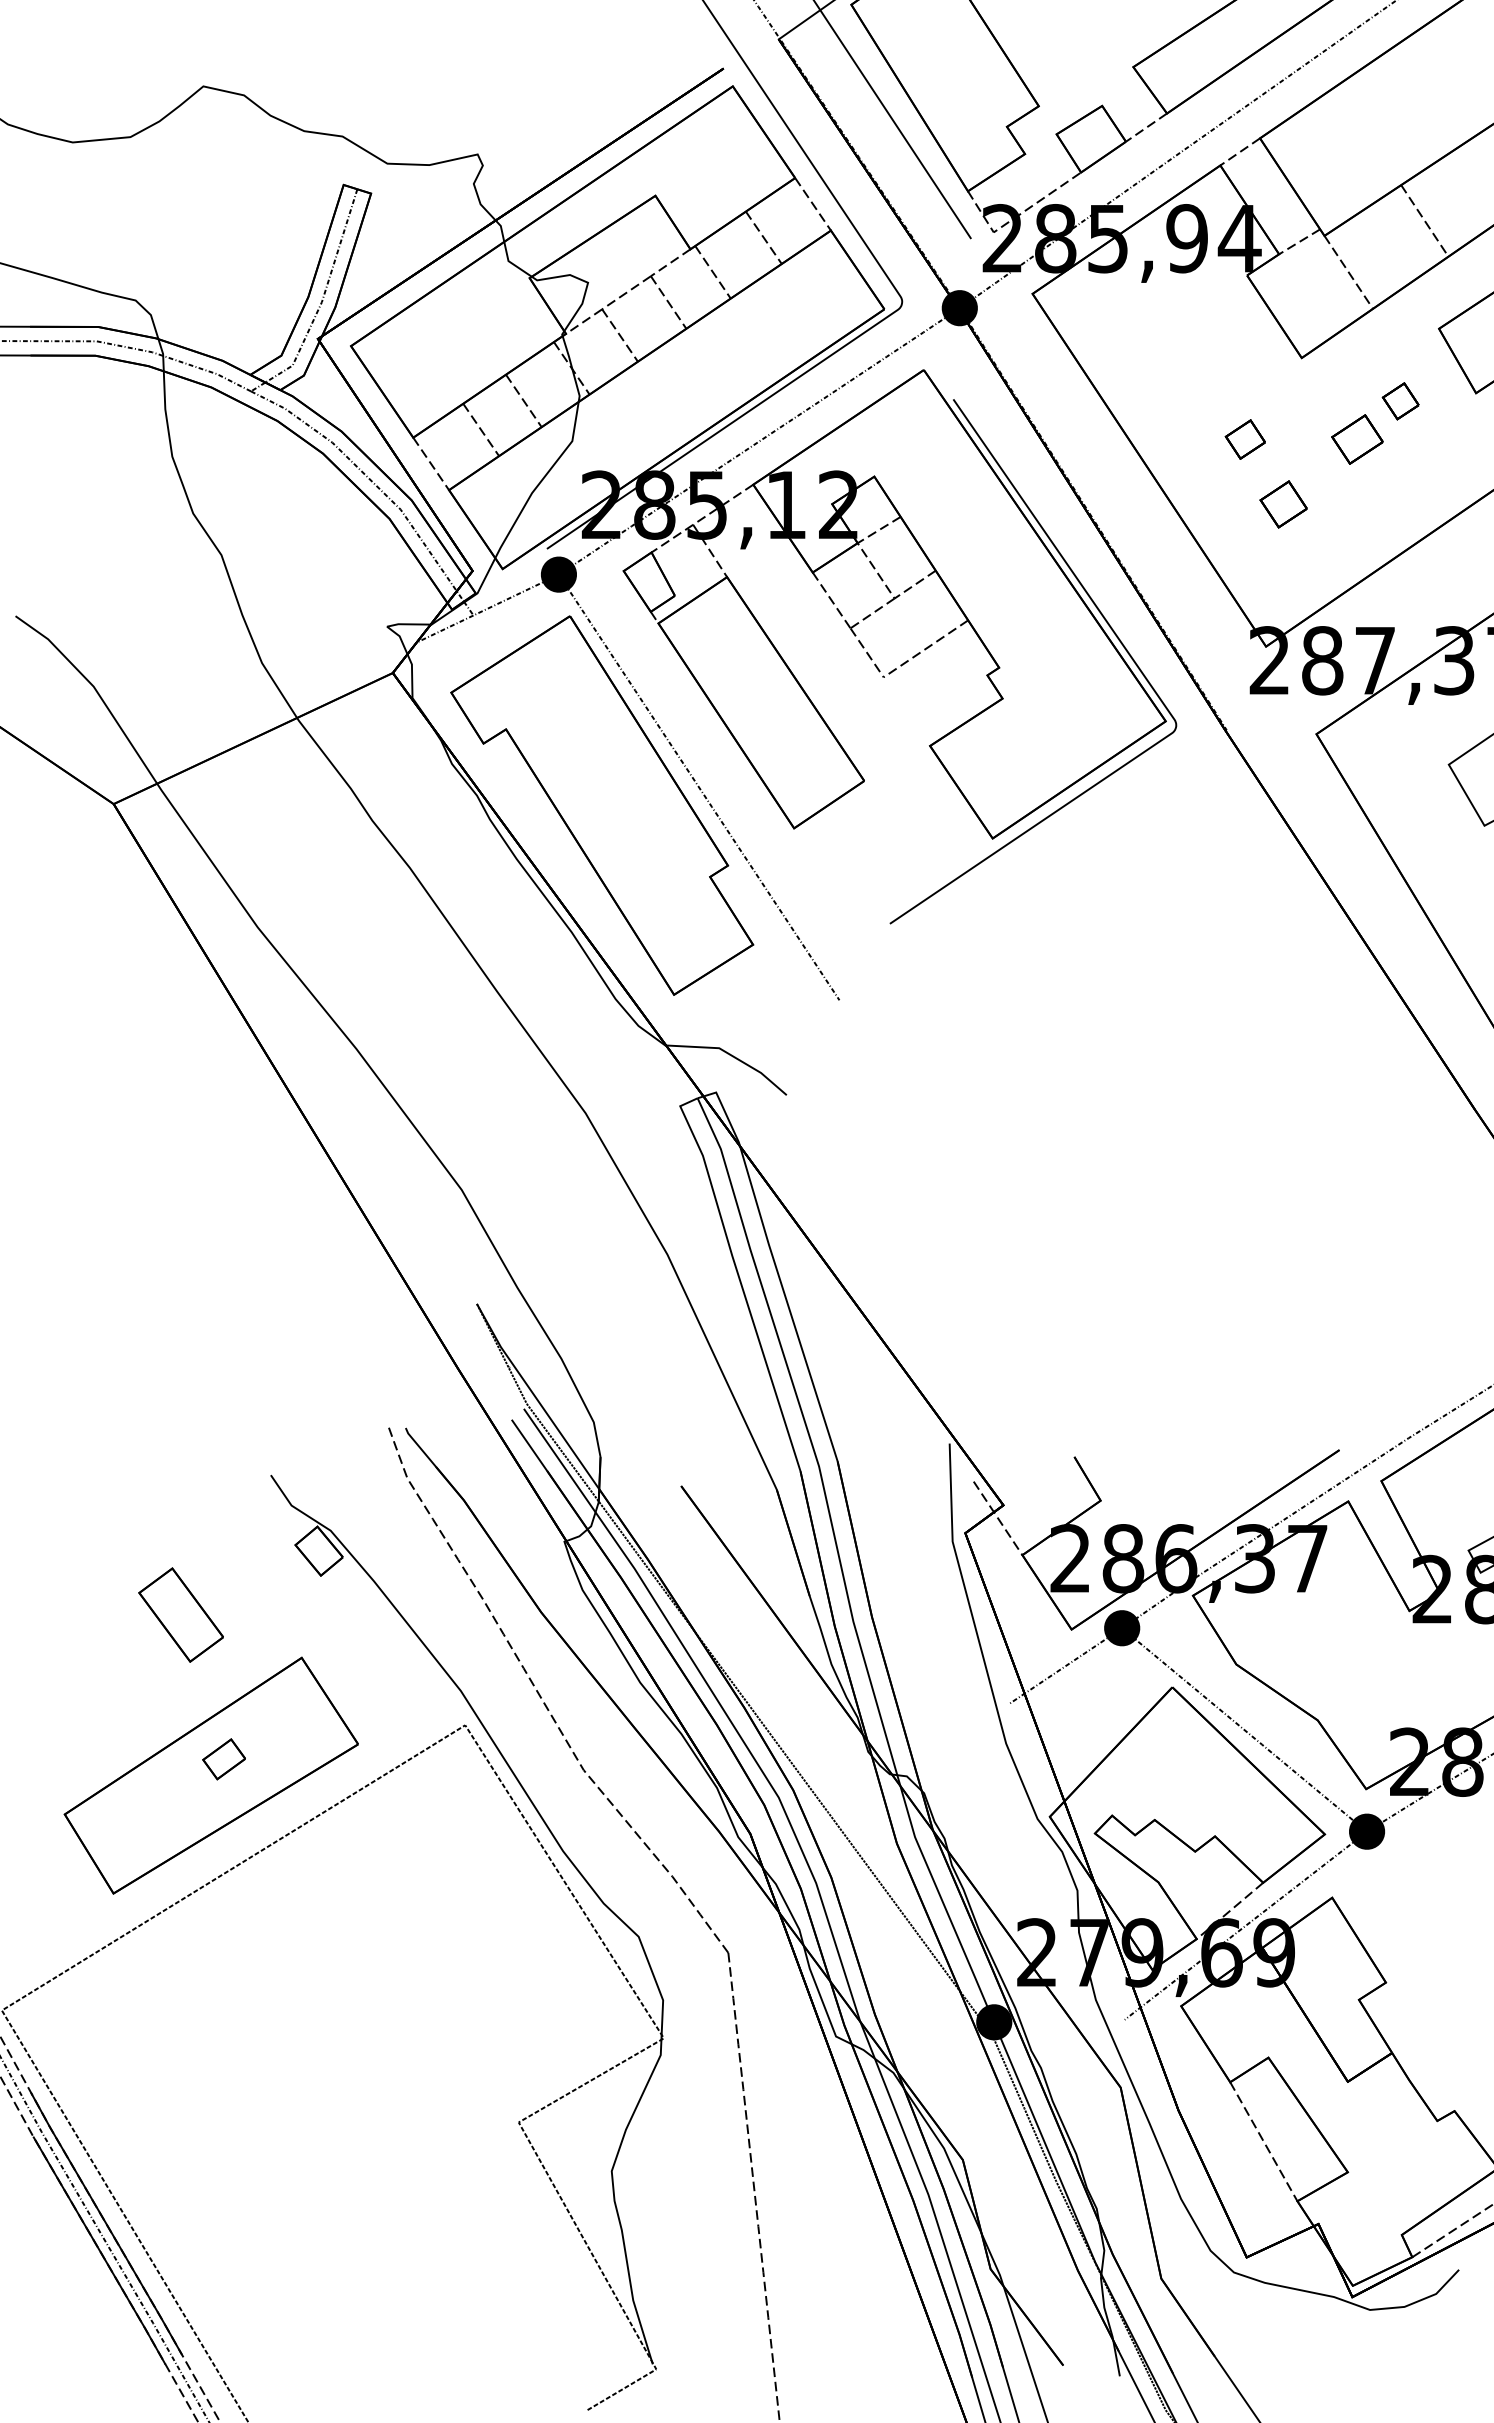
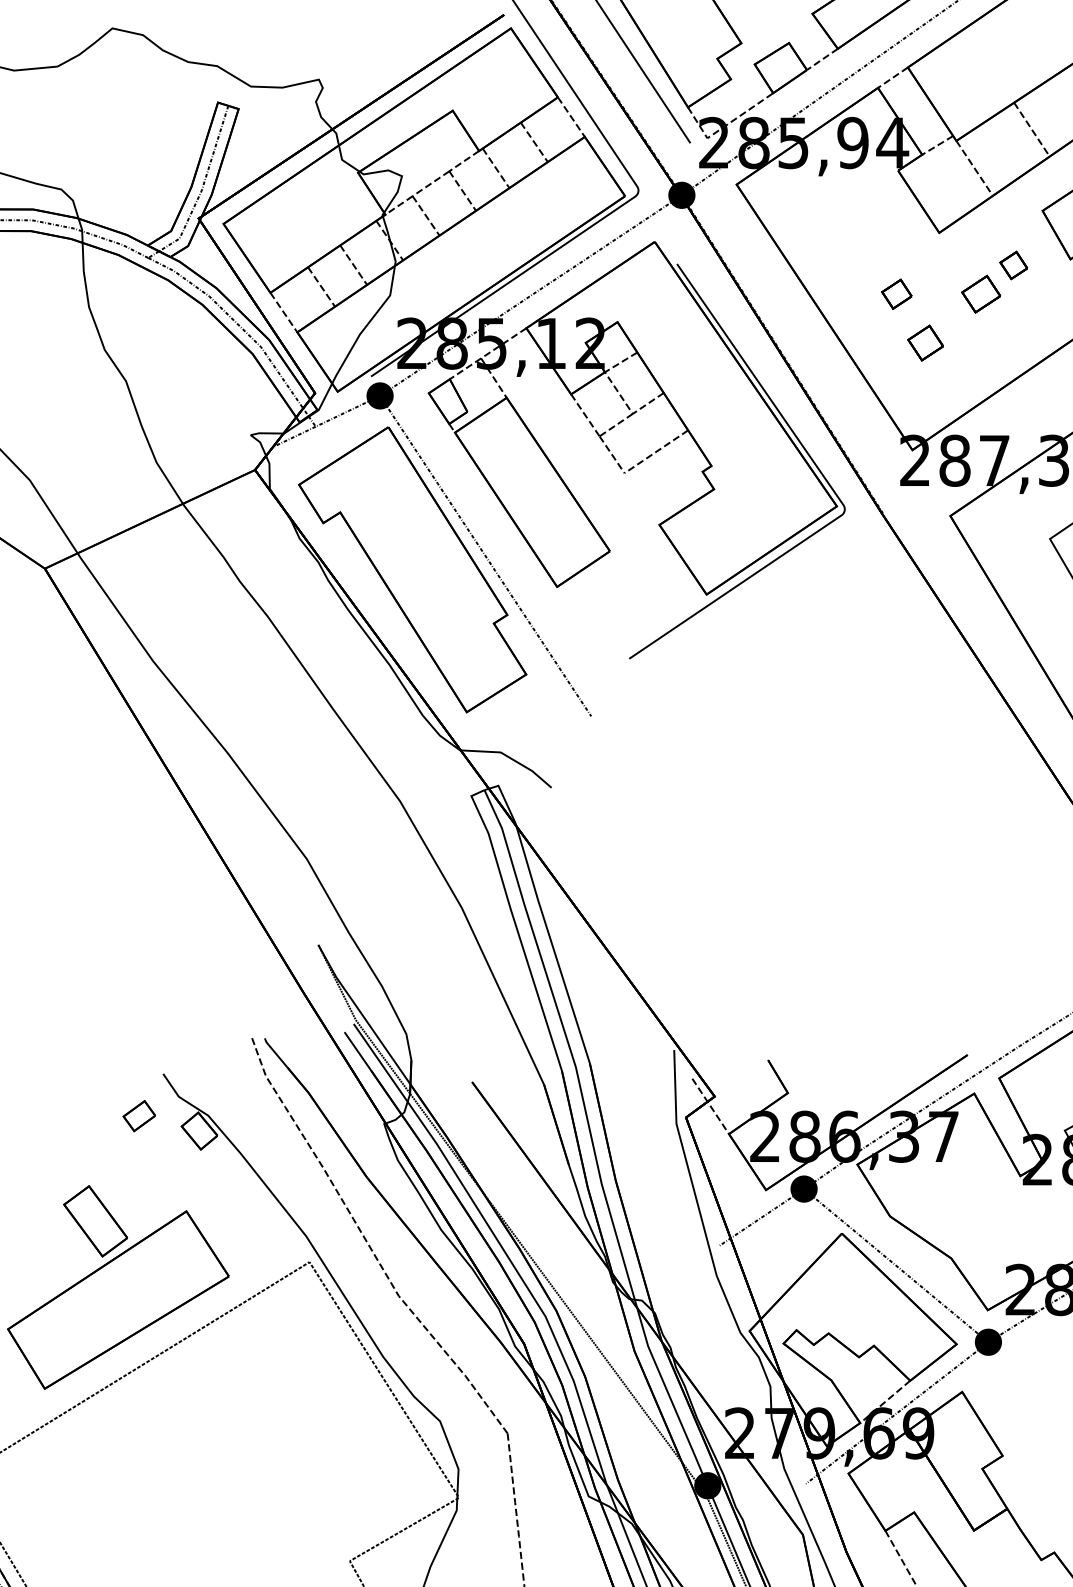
part: (180, 1614) -> (95, 1220), moved
part: (223, 1759) -> (138, 1116), moved

